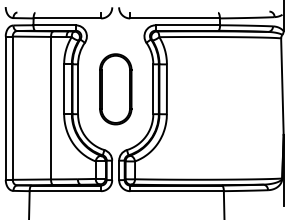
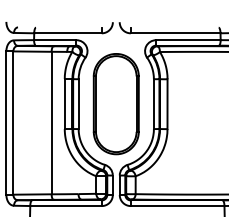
part: (115, 89) -> (116, 104), size x1.43

